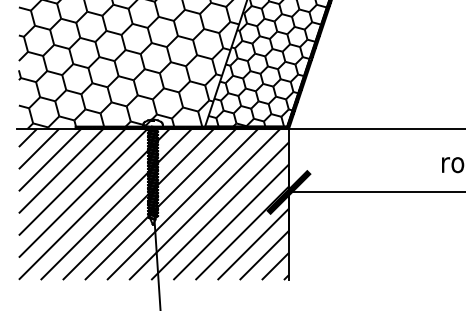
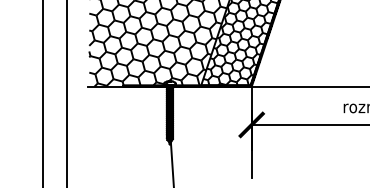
hatch: (153, 203) -> (170, 131), removed

